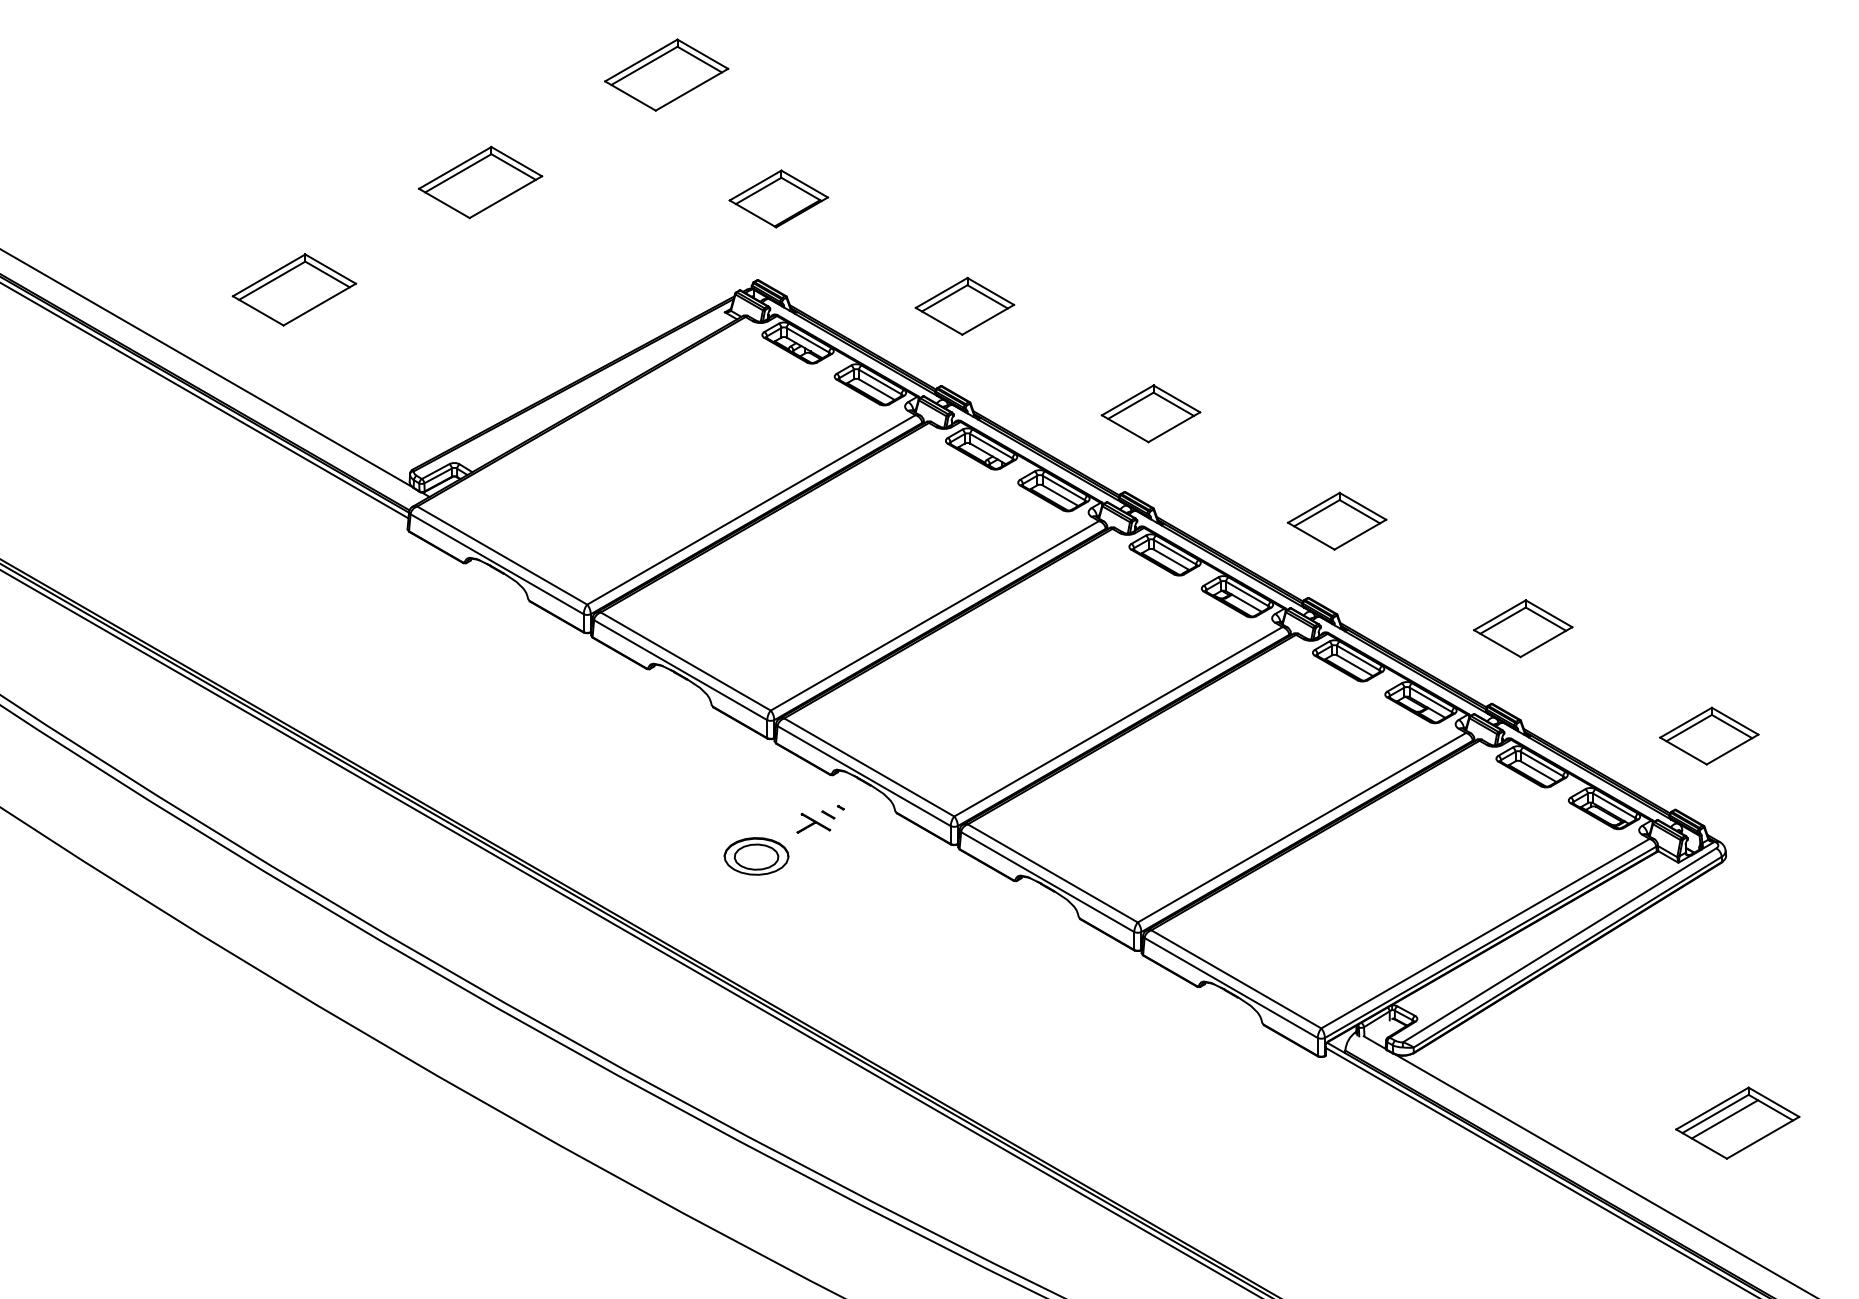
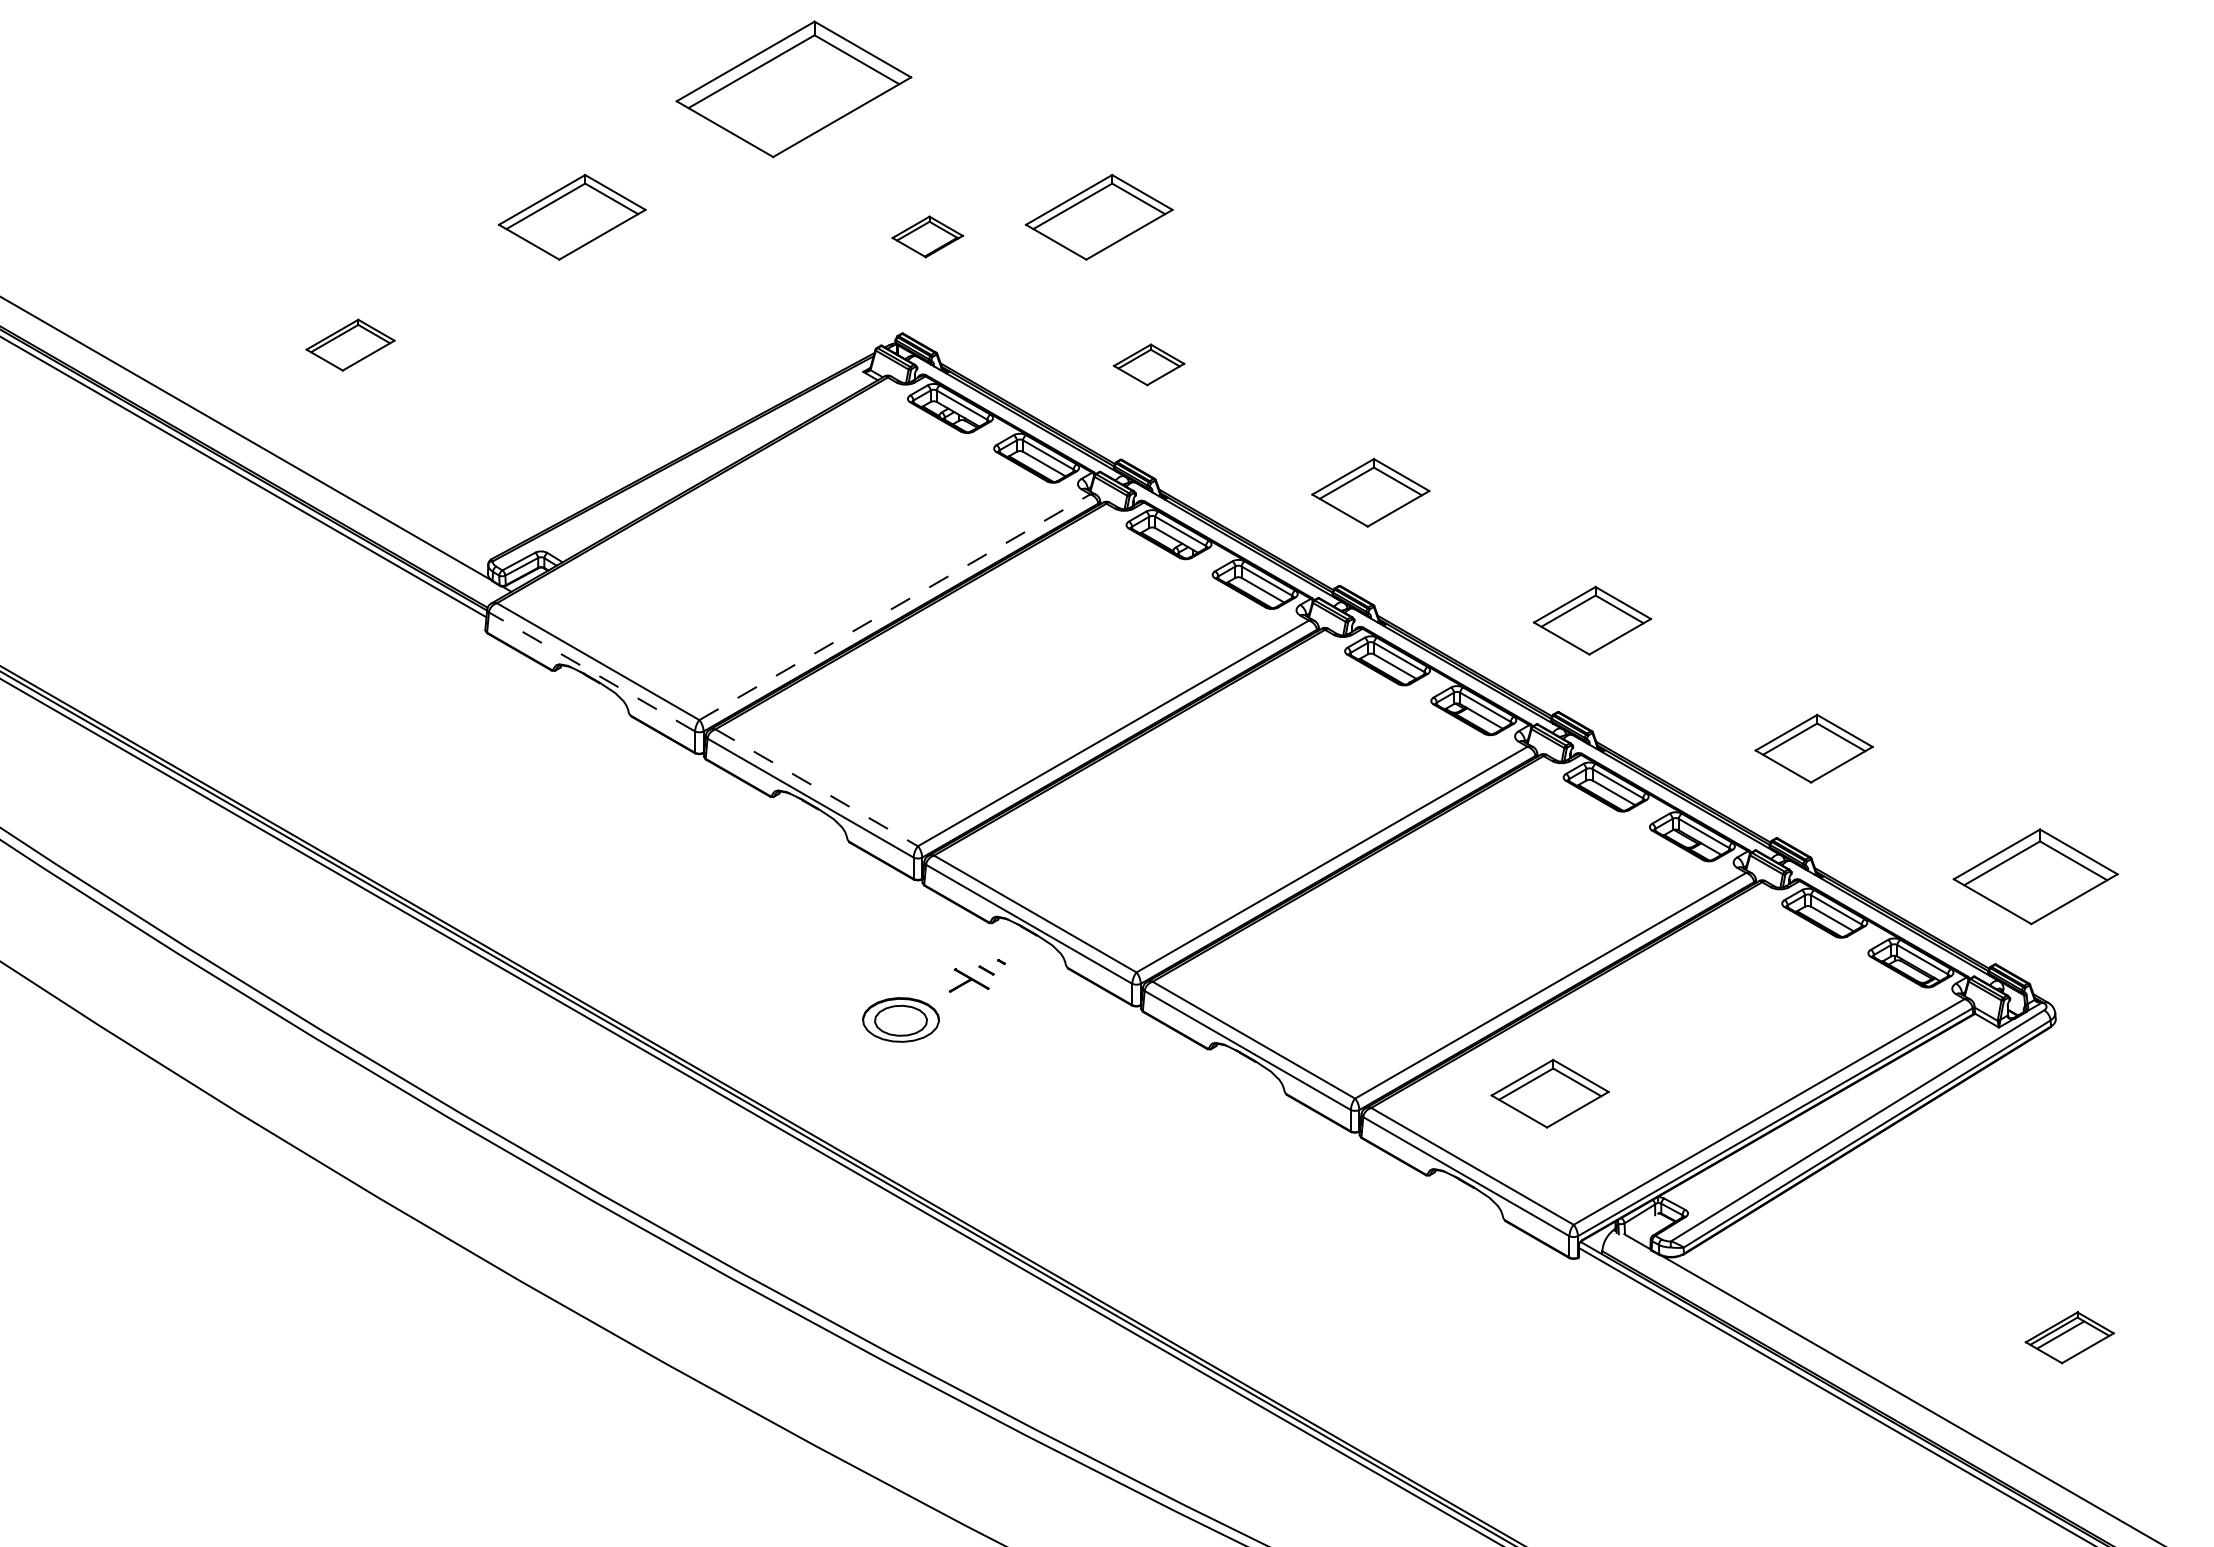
part: (666, 75) -> (793, 89), size x1.6
part: (922, 181) -> (1098, 216), added
part: (778, 198) -> (927, 236), size x0.6
part: (294, 289) -> (350, 344), size x0.6
part: (964, 306) -> (1148, 364), size x0.6
line: (751, 510) -> (894, 607), solid -> dashed
line: (496, 563) -> (591, 671), solid -> dashed
line: (685, 661) -> (816, 787), solid -> dashed
part: (1709, 735) -> (2035, 876), size x1.4
part: (1301, 918) -> (1549, 1093), added
part: (1737, 1123) -> (2069, 1337), size x0.6

